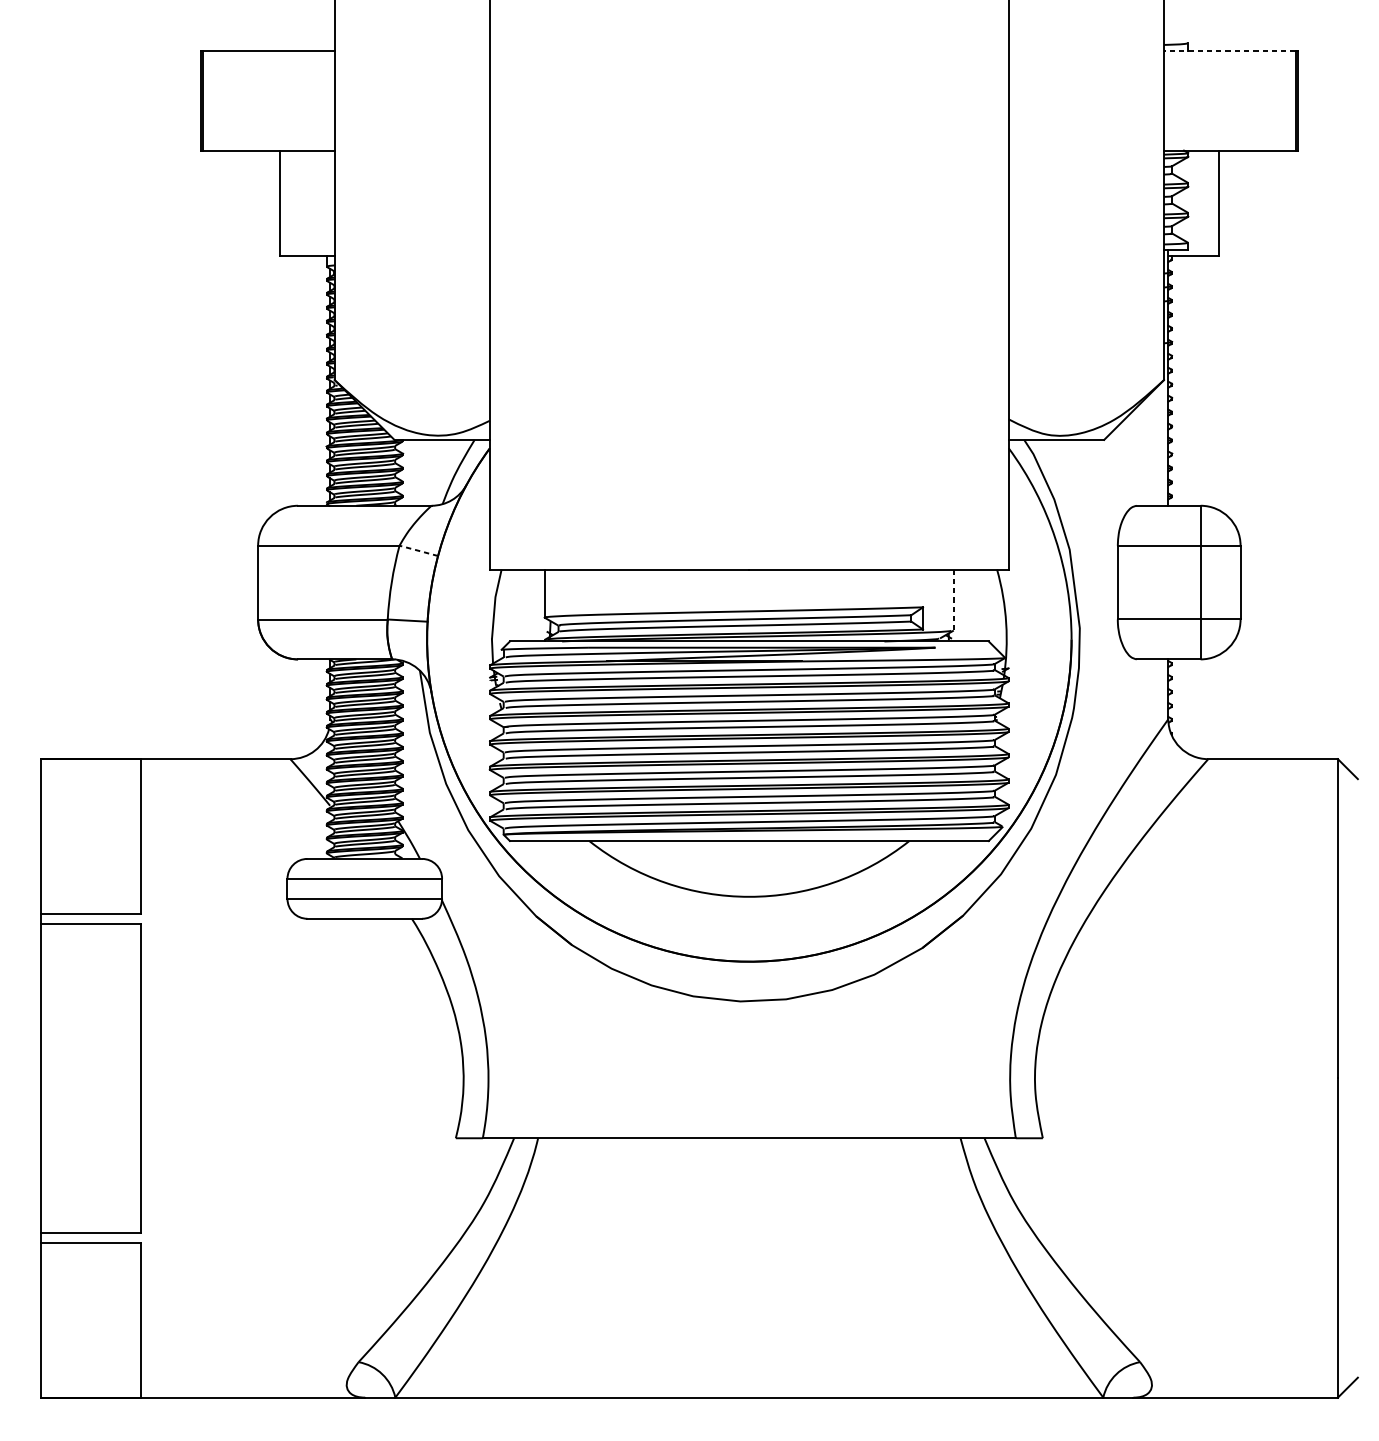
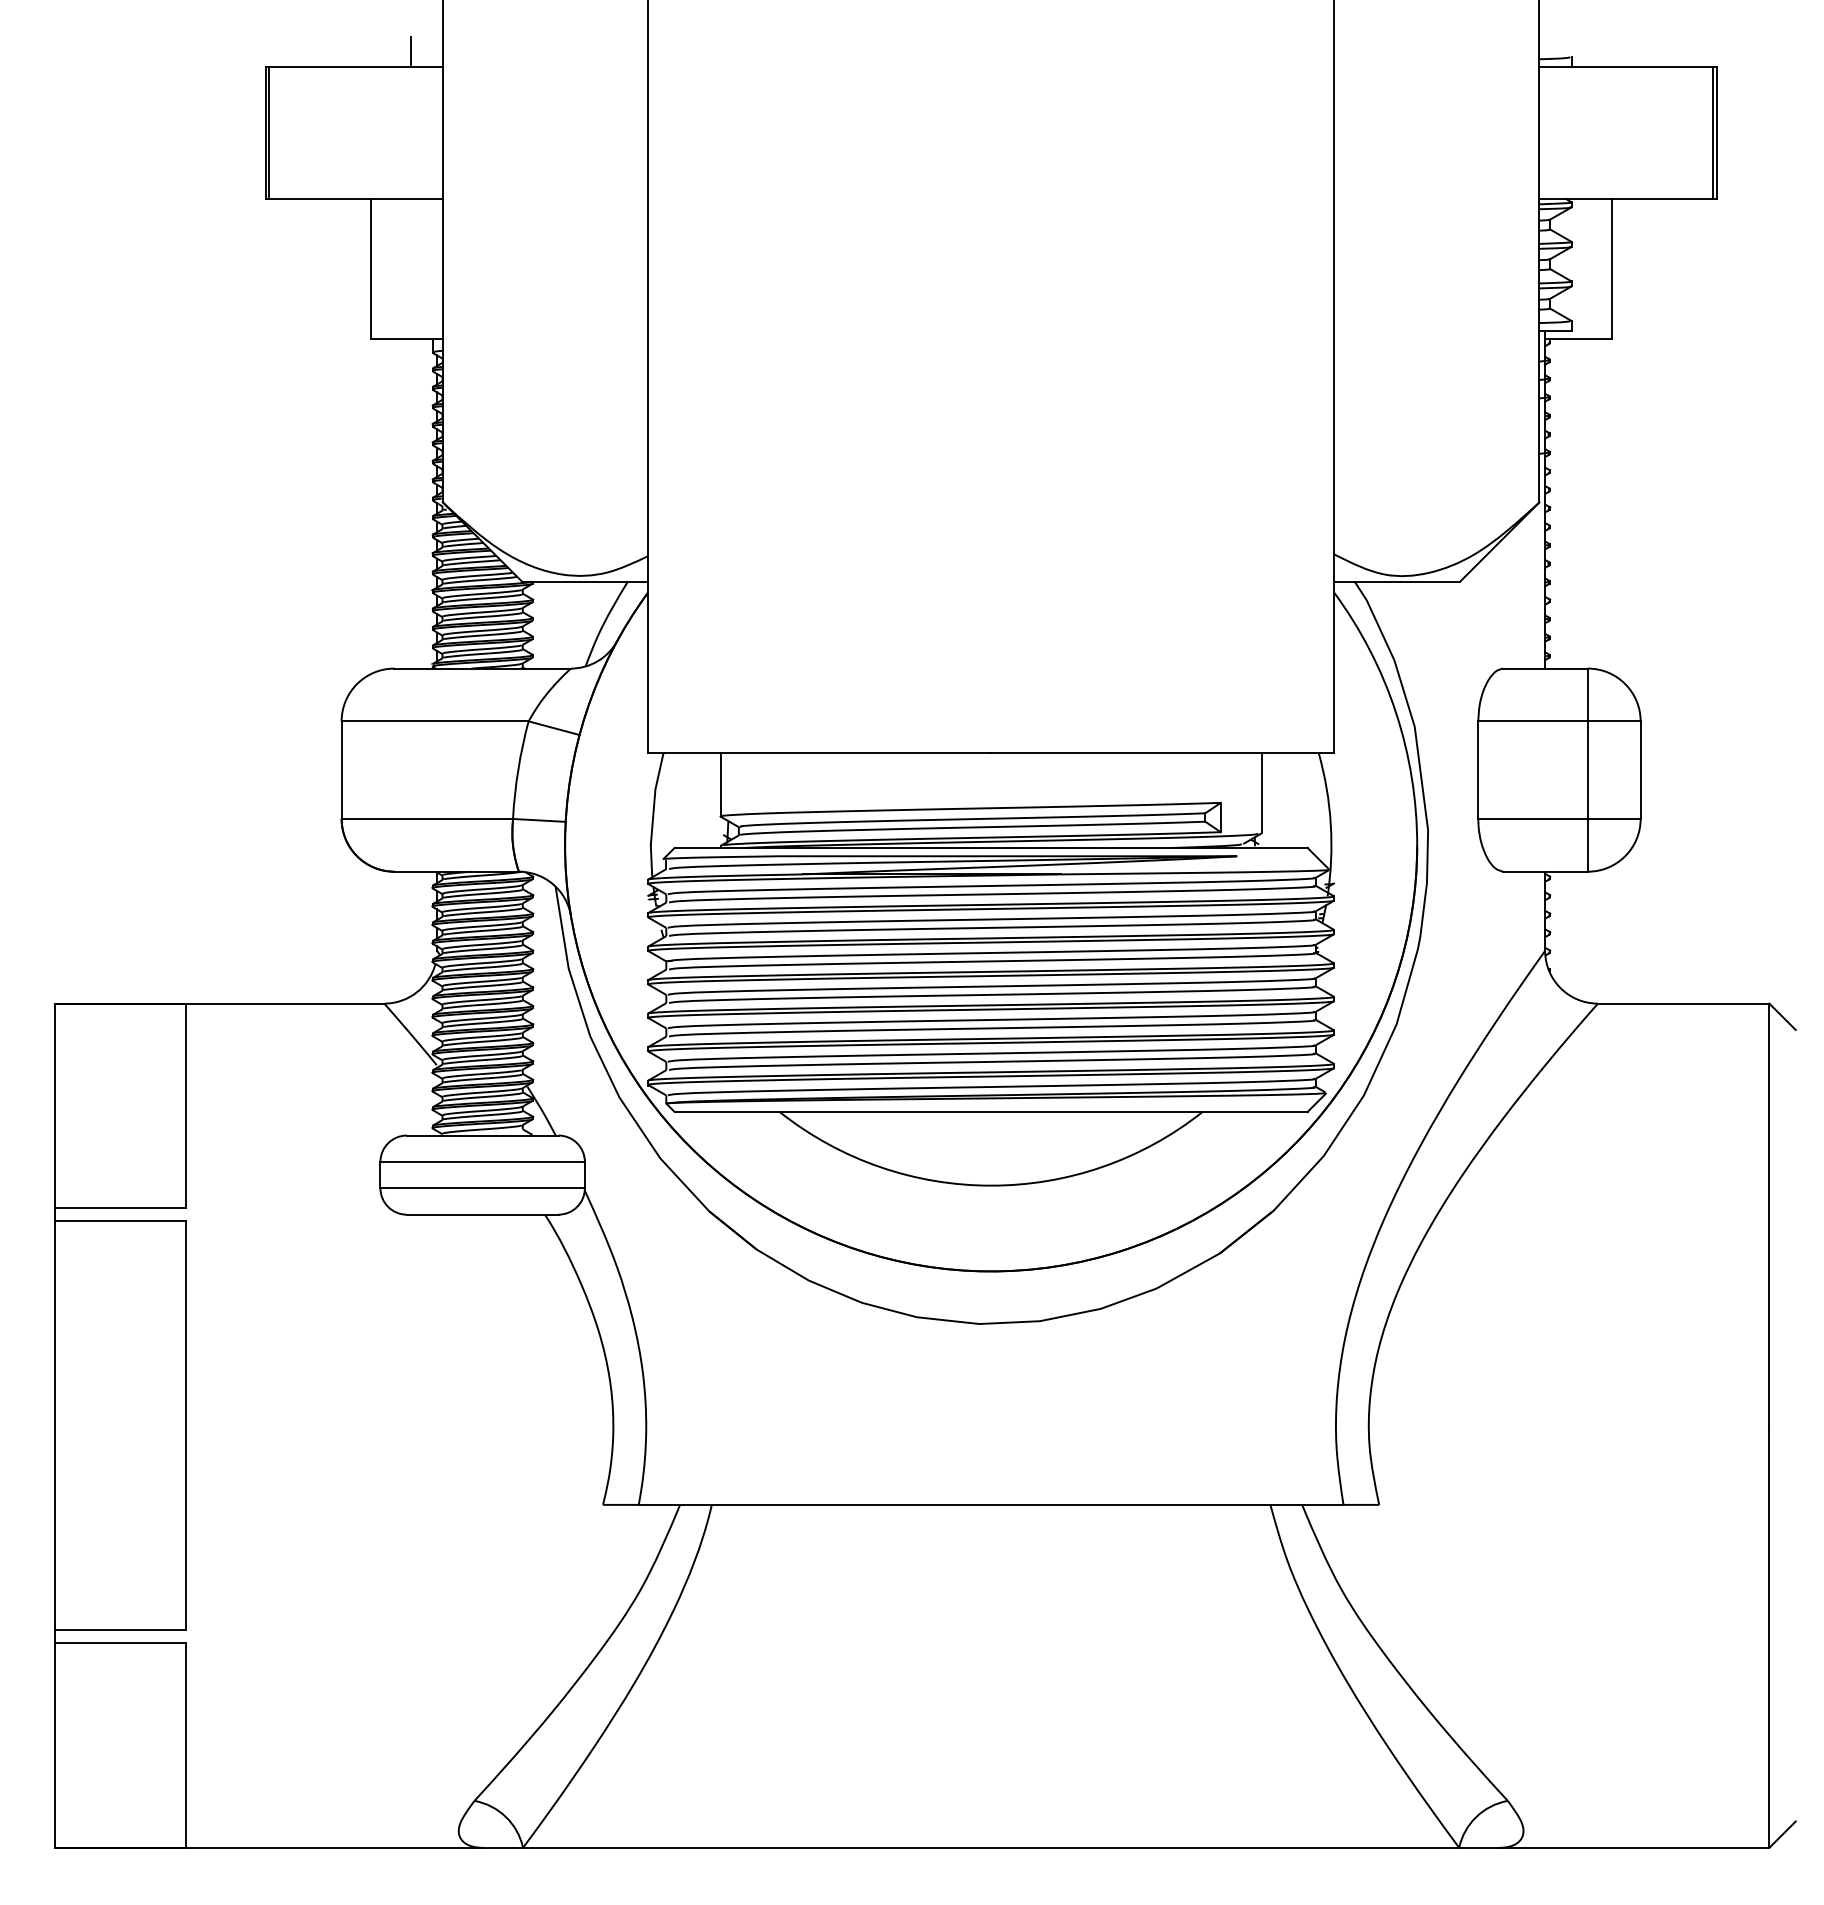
line: (310, 39) -> (410, 52), added
line: (1229, 51) -> (1625, 67), dashed -> solid
line: (418, 551) -> (553, 728), dashed -> solid
line: (953, 599) -> (1261, 792), dashed -> solid

